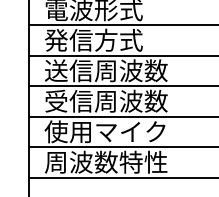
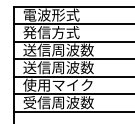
text: (55, 101) -> (29, 67), 受信周波数 -> 送信周波数
text: (106, 161) -> (58, 102), 周波数特性 -> 受信周波数

